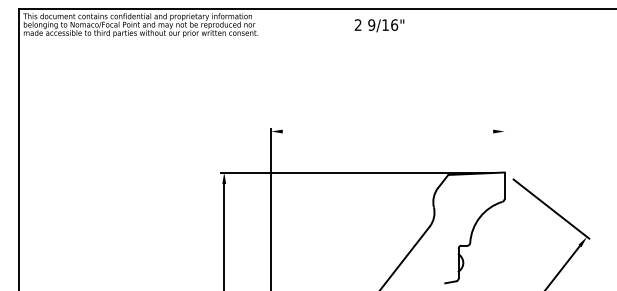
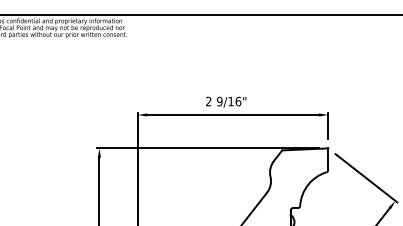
text: (379, 25) -> (226, 101), moved
line: (387, 131) -> (232, 114), added
line: (504, 144) -> (328, 125), added

